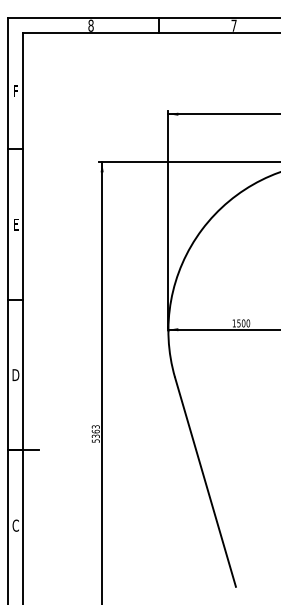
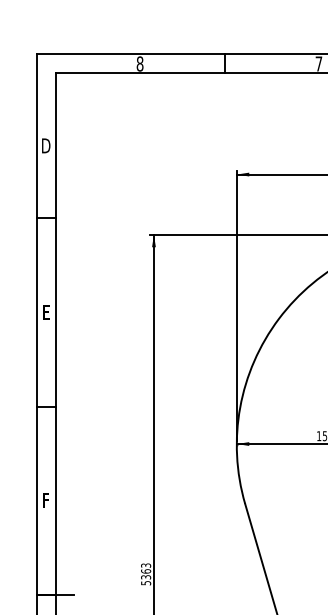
text: (15, 91) -> (45, 146), F -> D
text: (15, 375) -> (45, 501), D -> F

